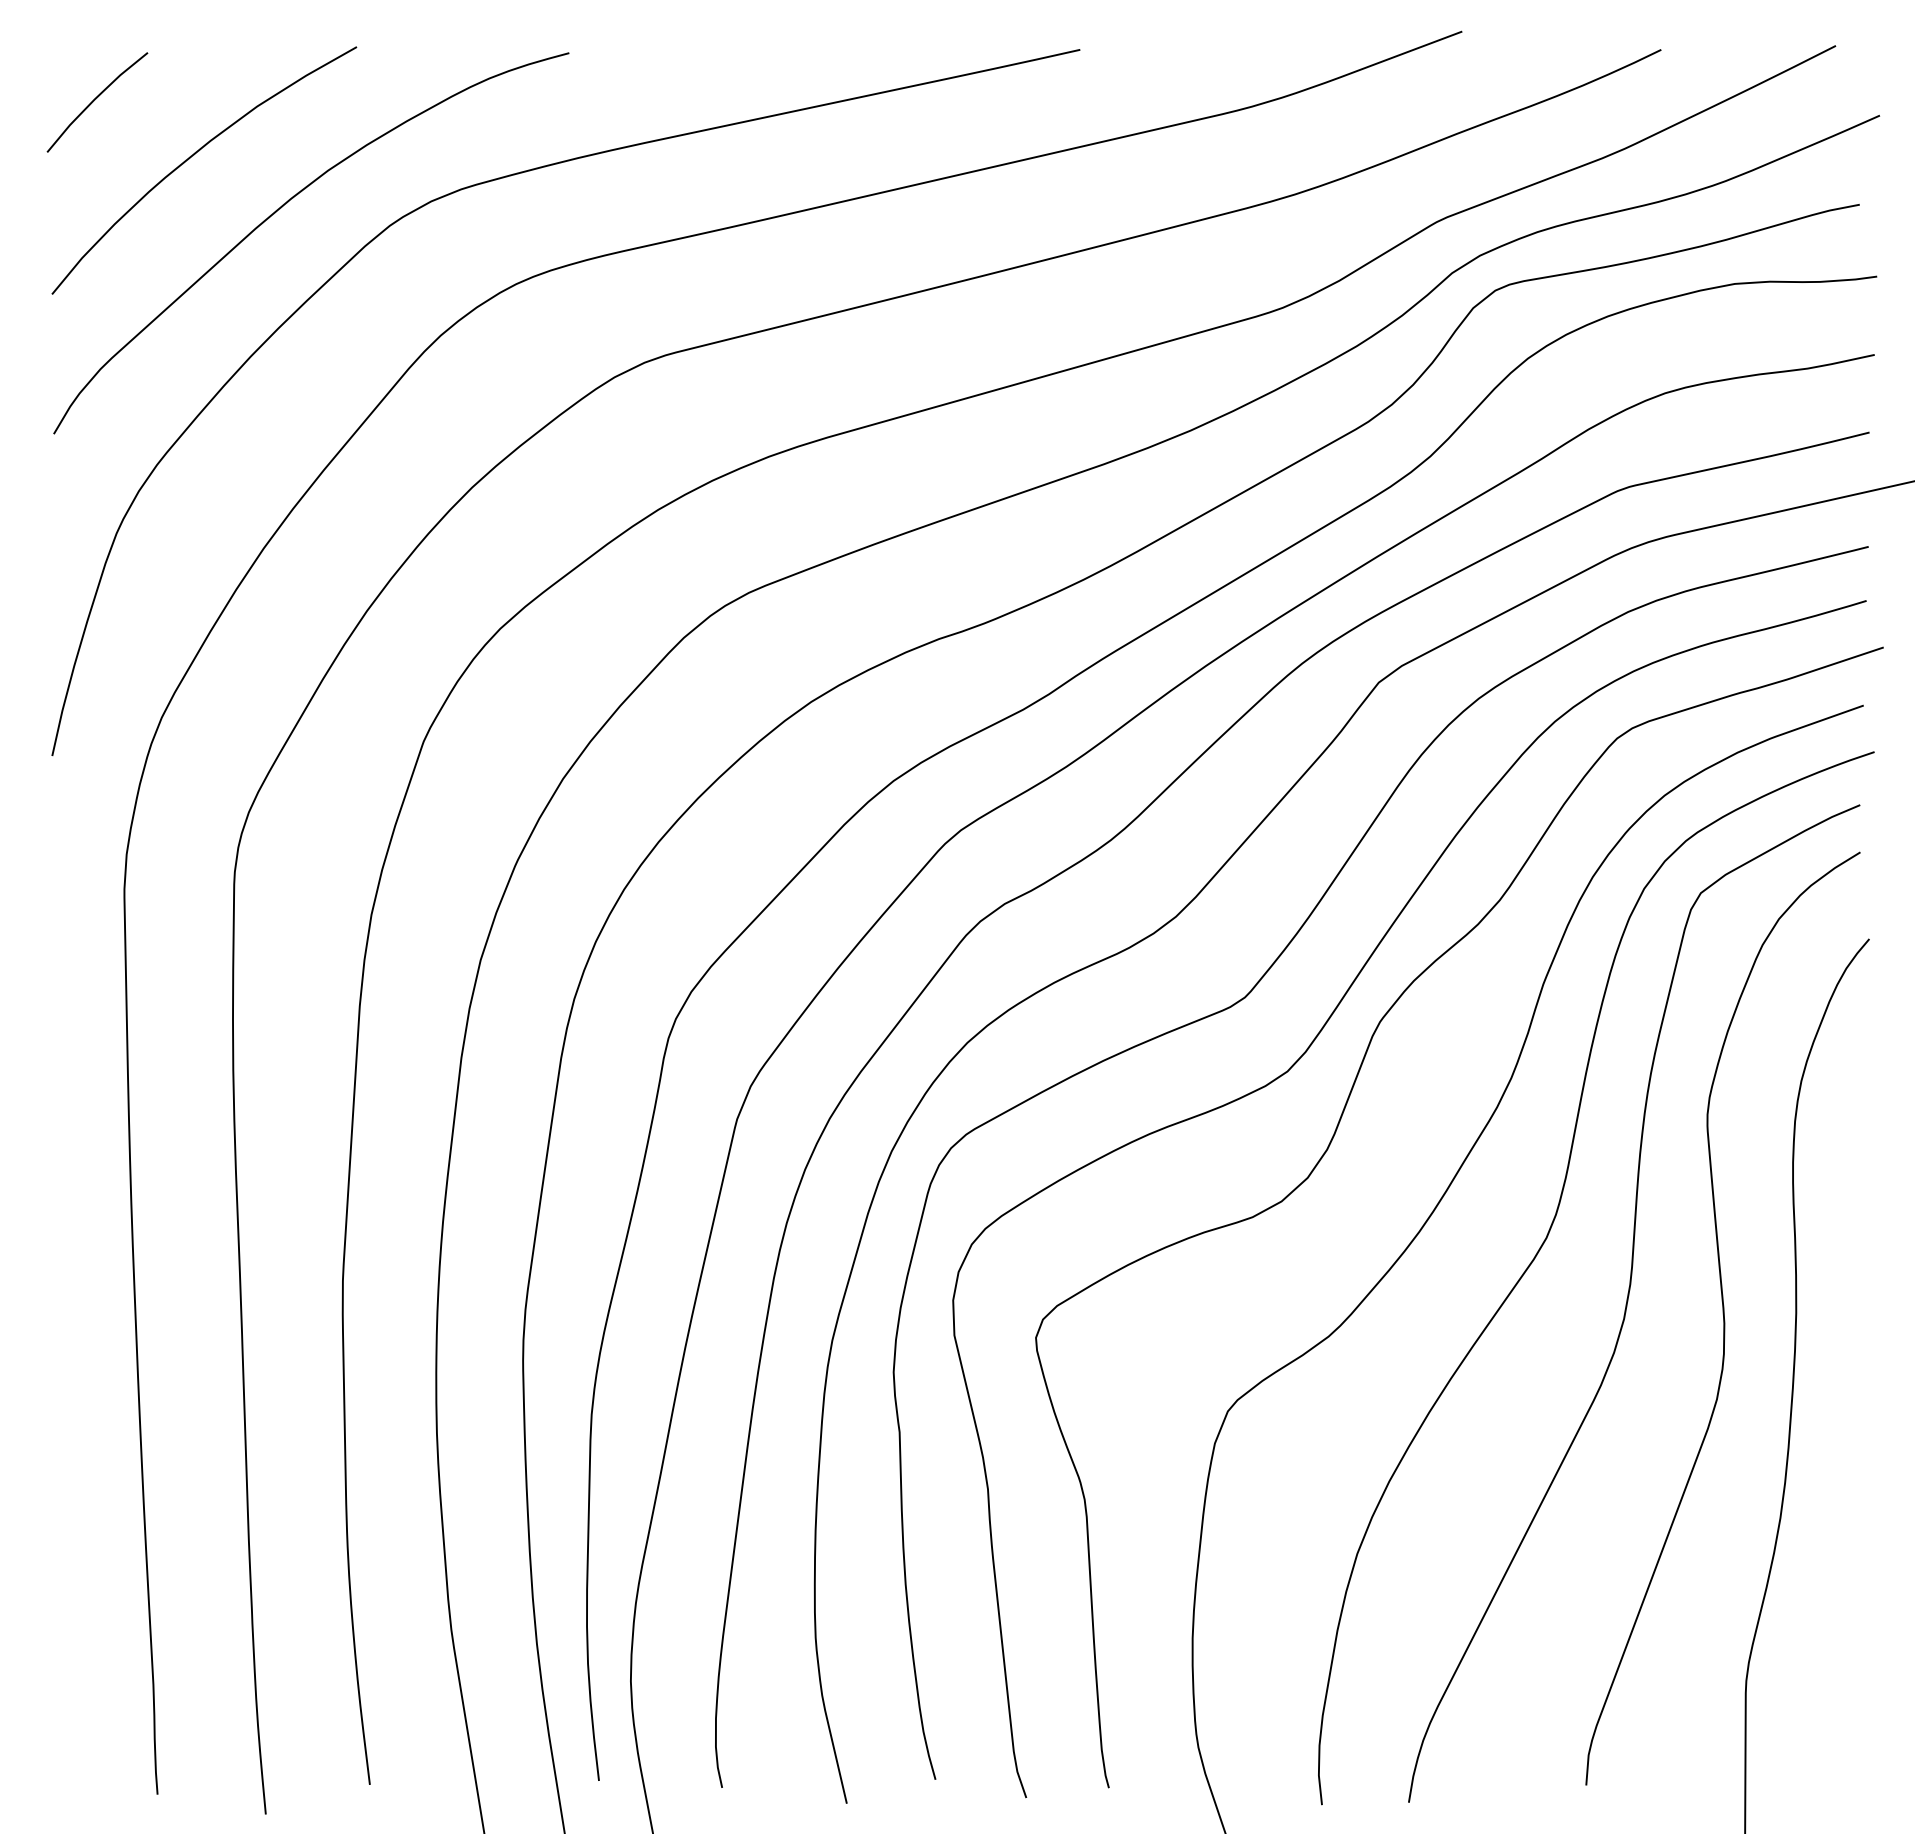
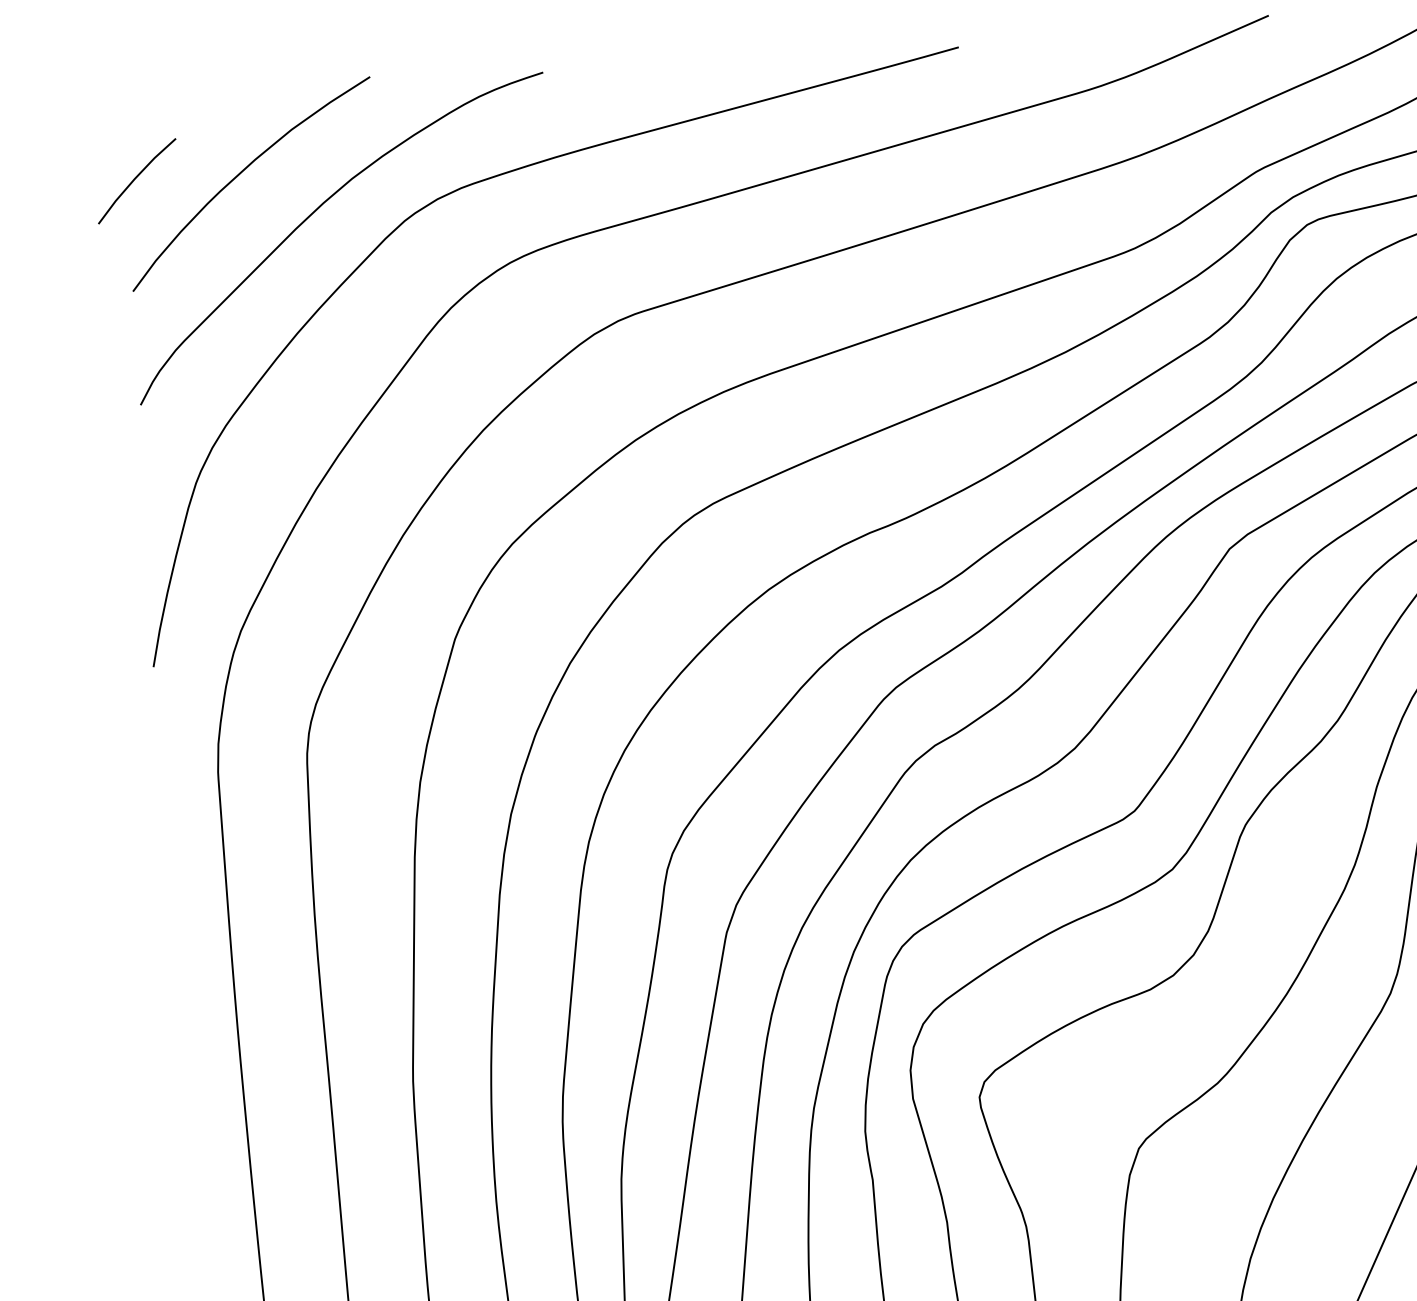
line: (95, 100) -> (135, 179), moved

